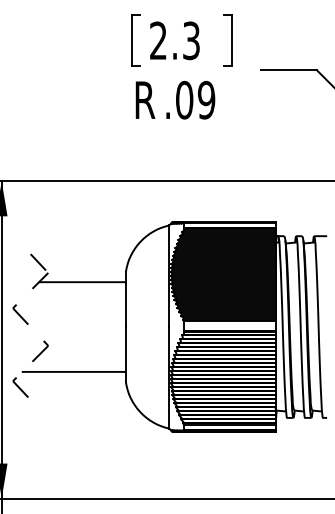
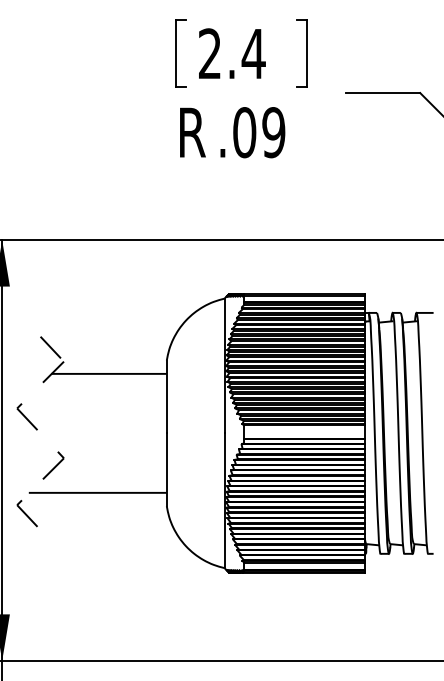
text: (191, 40) -> (253, 53), 2.3 -> 2.4

